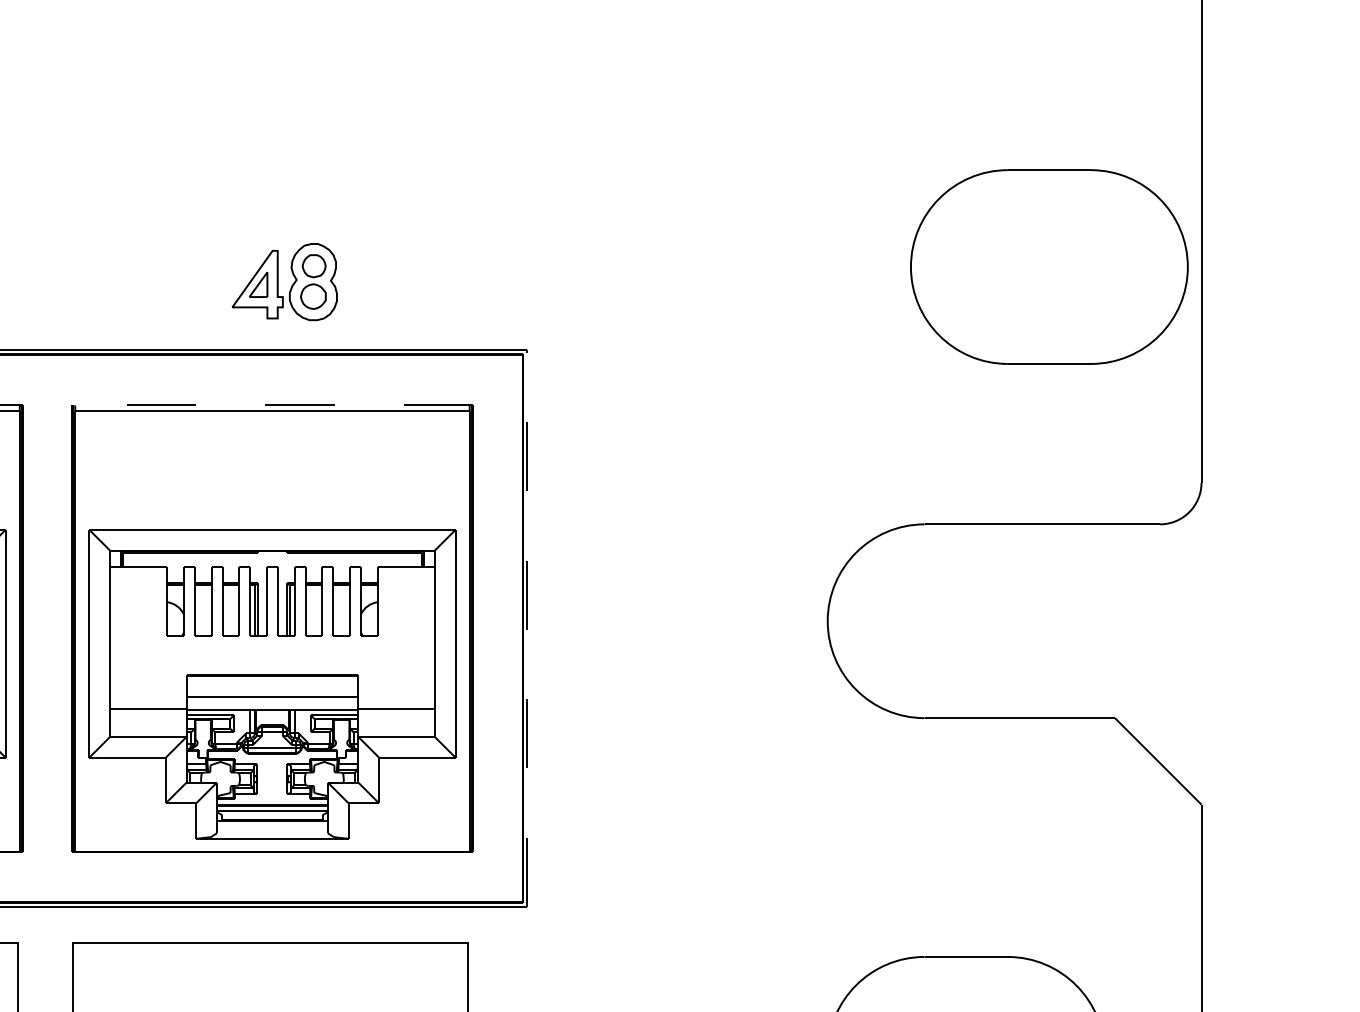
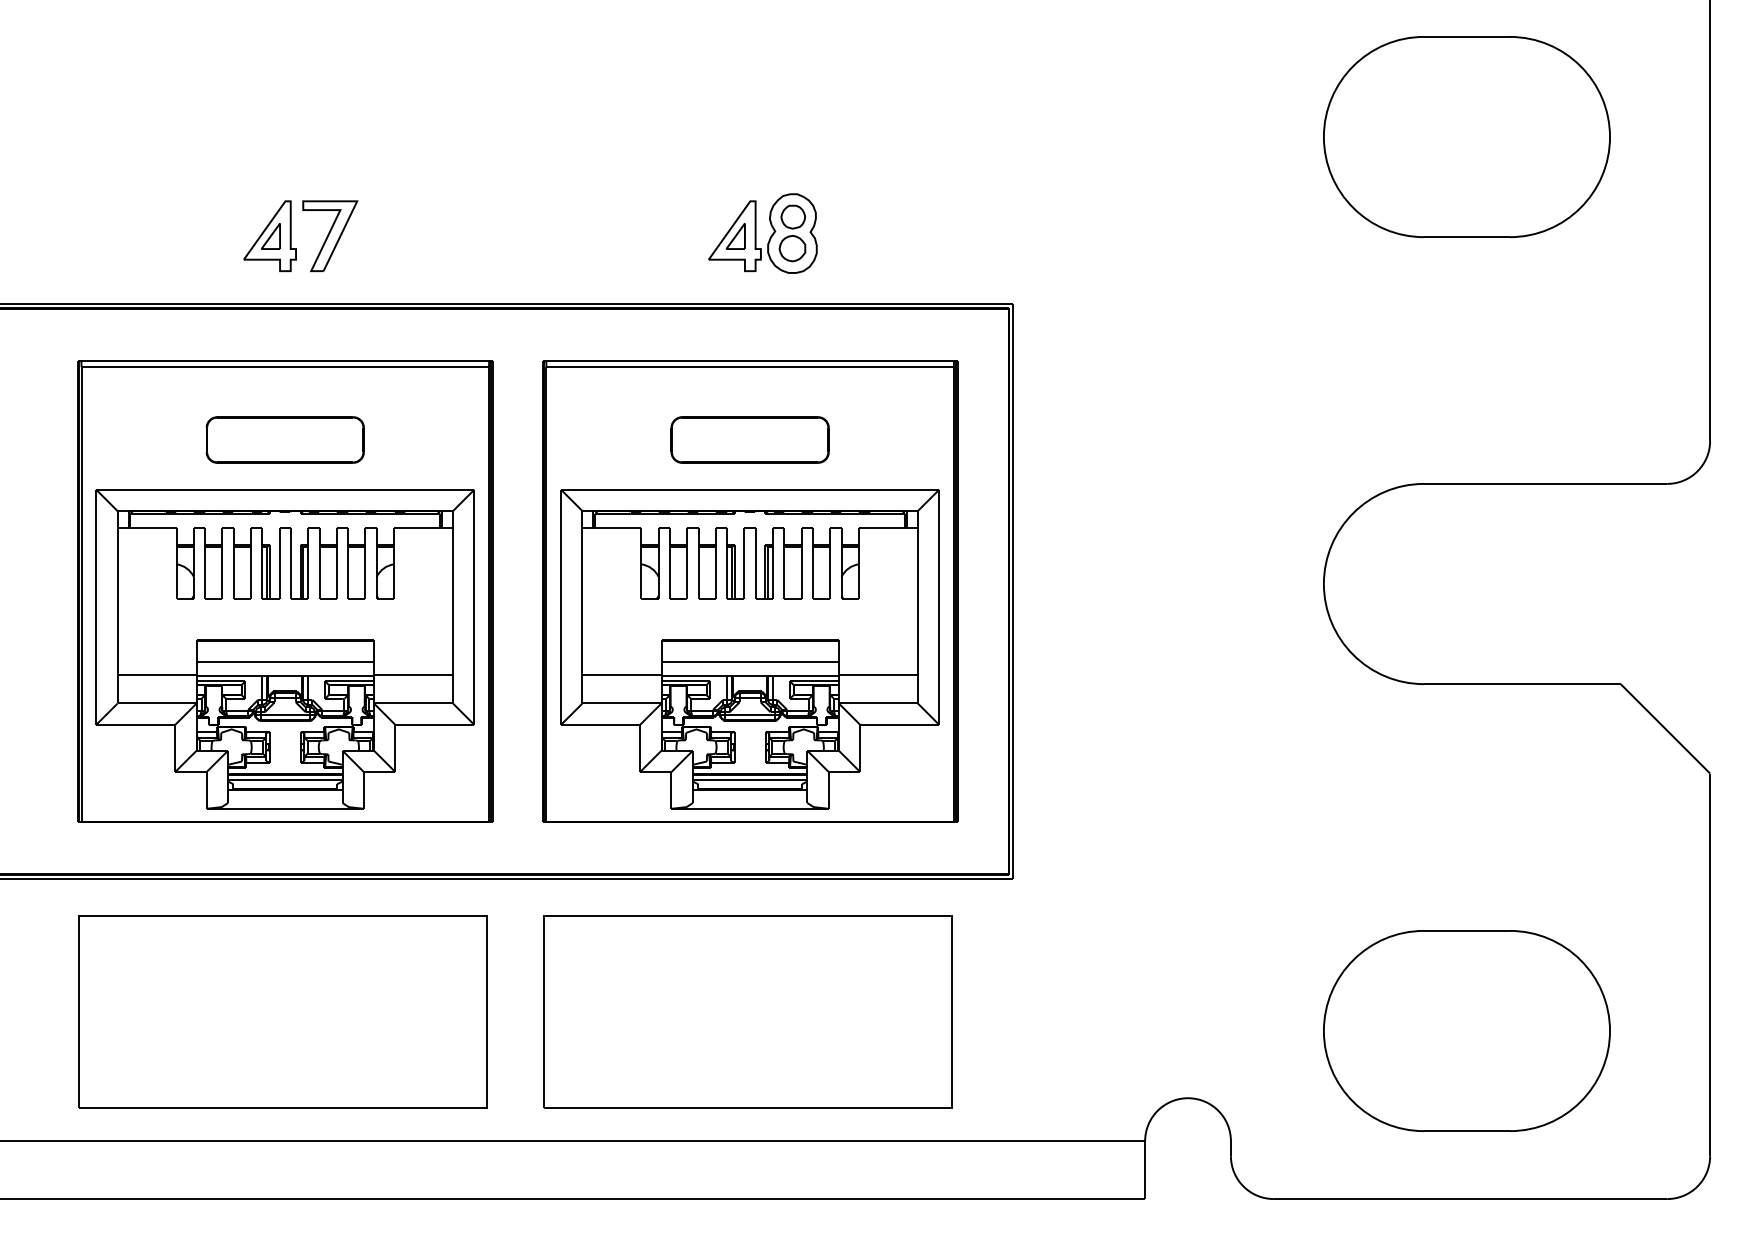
part: (1048, 266) -> (1466, 136), moved
line: (271, 405) -> (749, 361), dashed -> solid
part: (271, 481) -> (749, 439), added
line: (527, 628) -> (1013, 591), dashed -> solid

